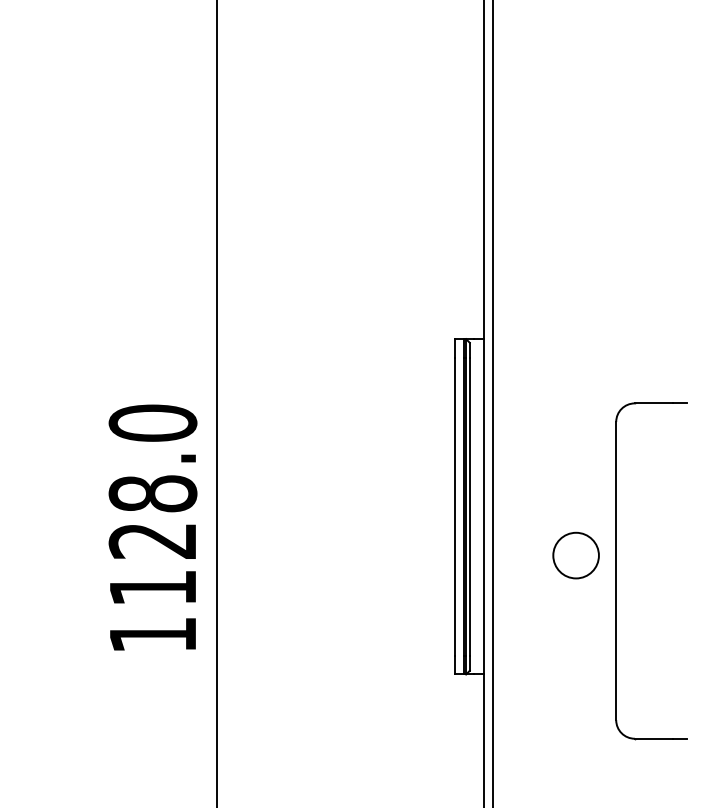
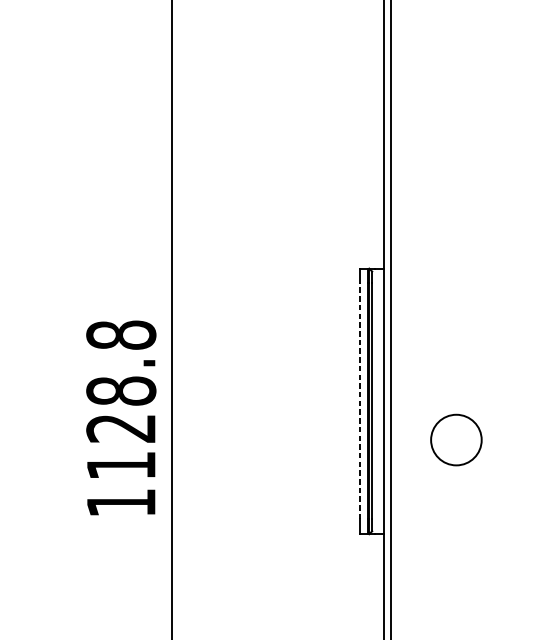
text: (153, 422) -> (121, 334), 1128.0 -> 1128.8
line: (454, 506) -> (360, 401), solid -> dashed
circle: (575, 555) -> (455, 439), size x1.4
part: (616, 571) -> (488, 452), removed

